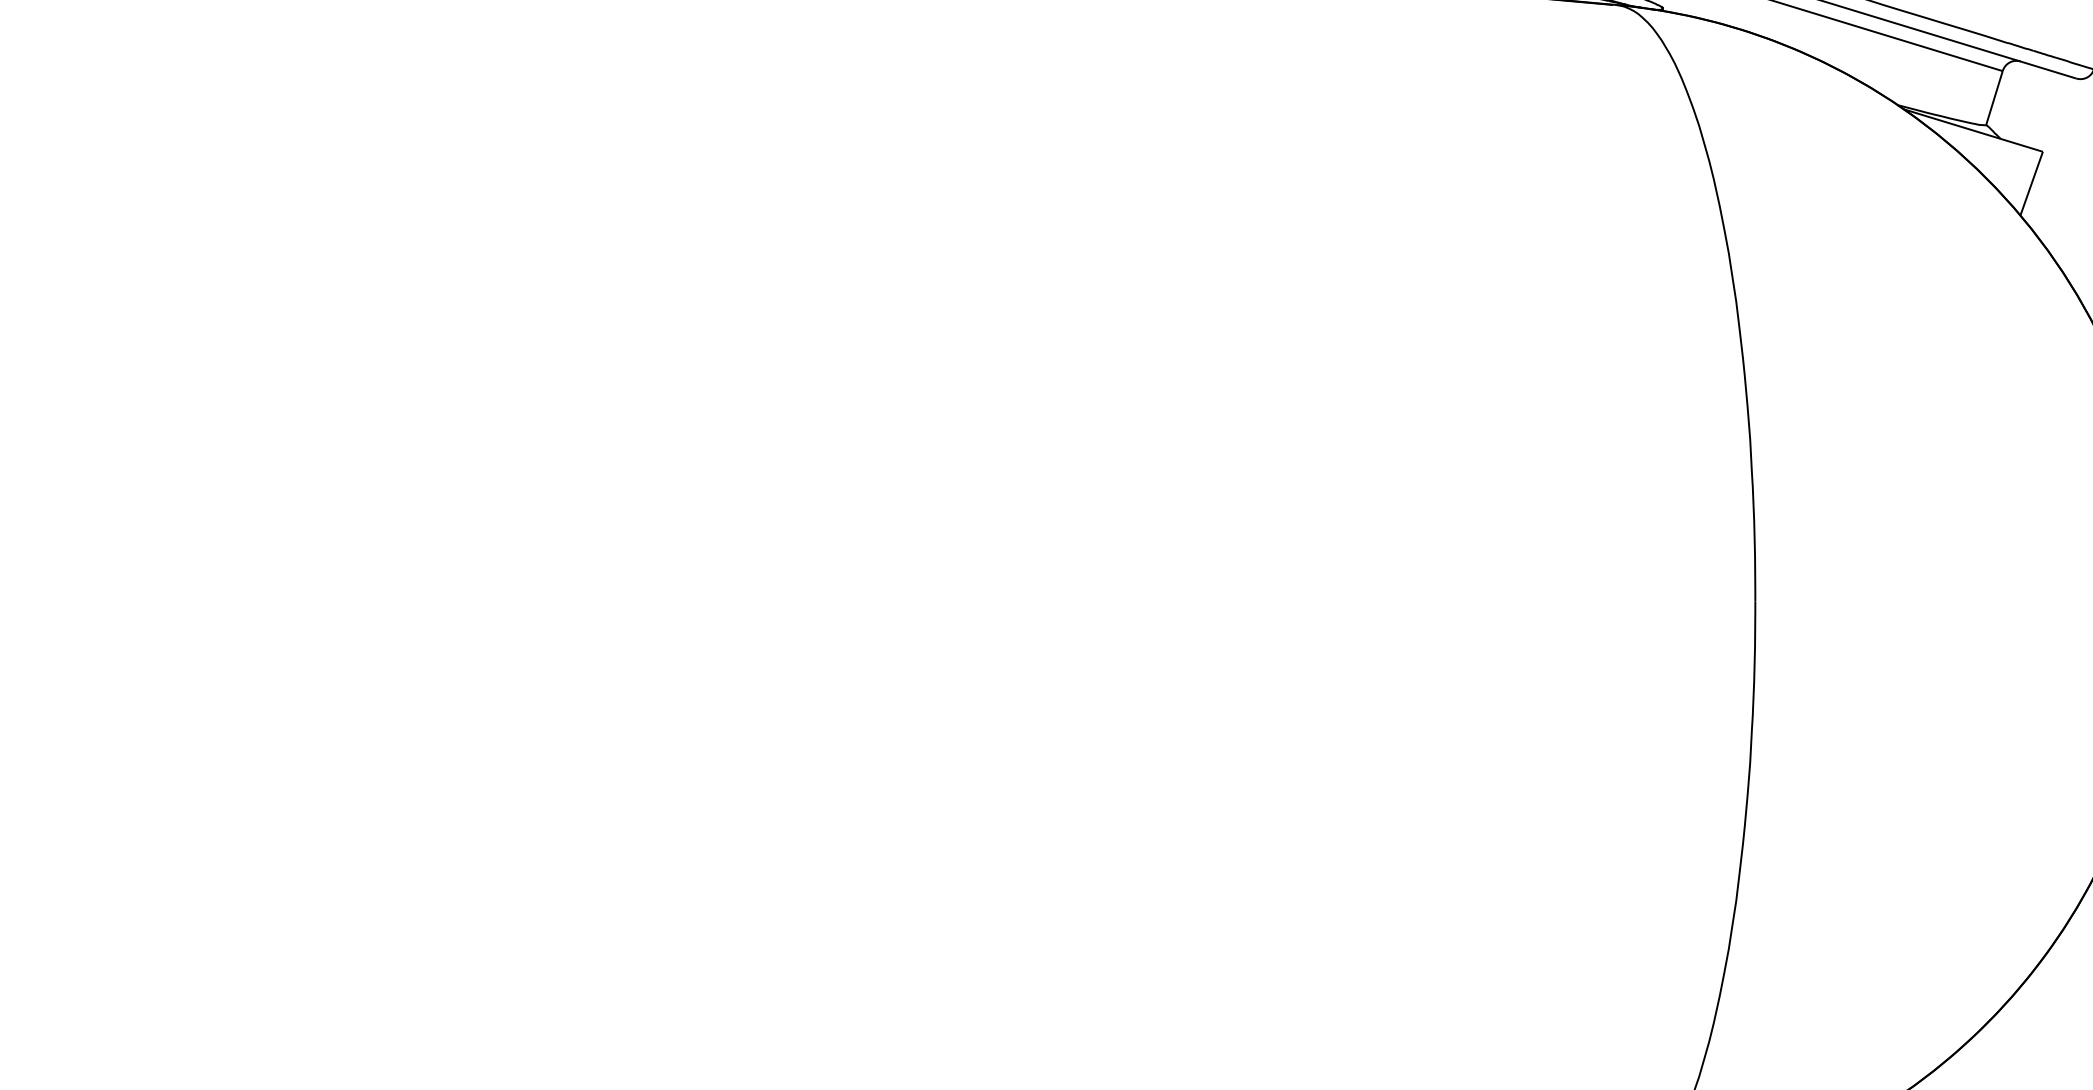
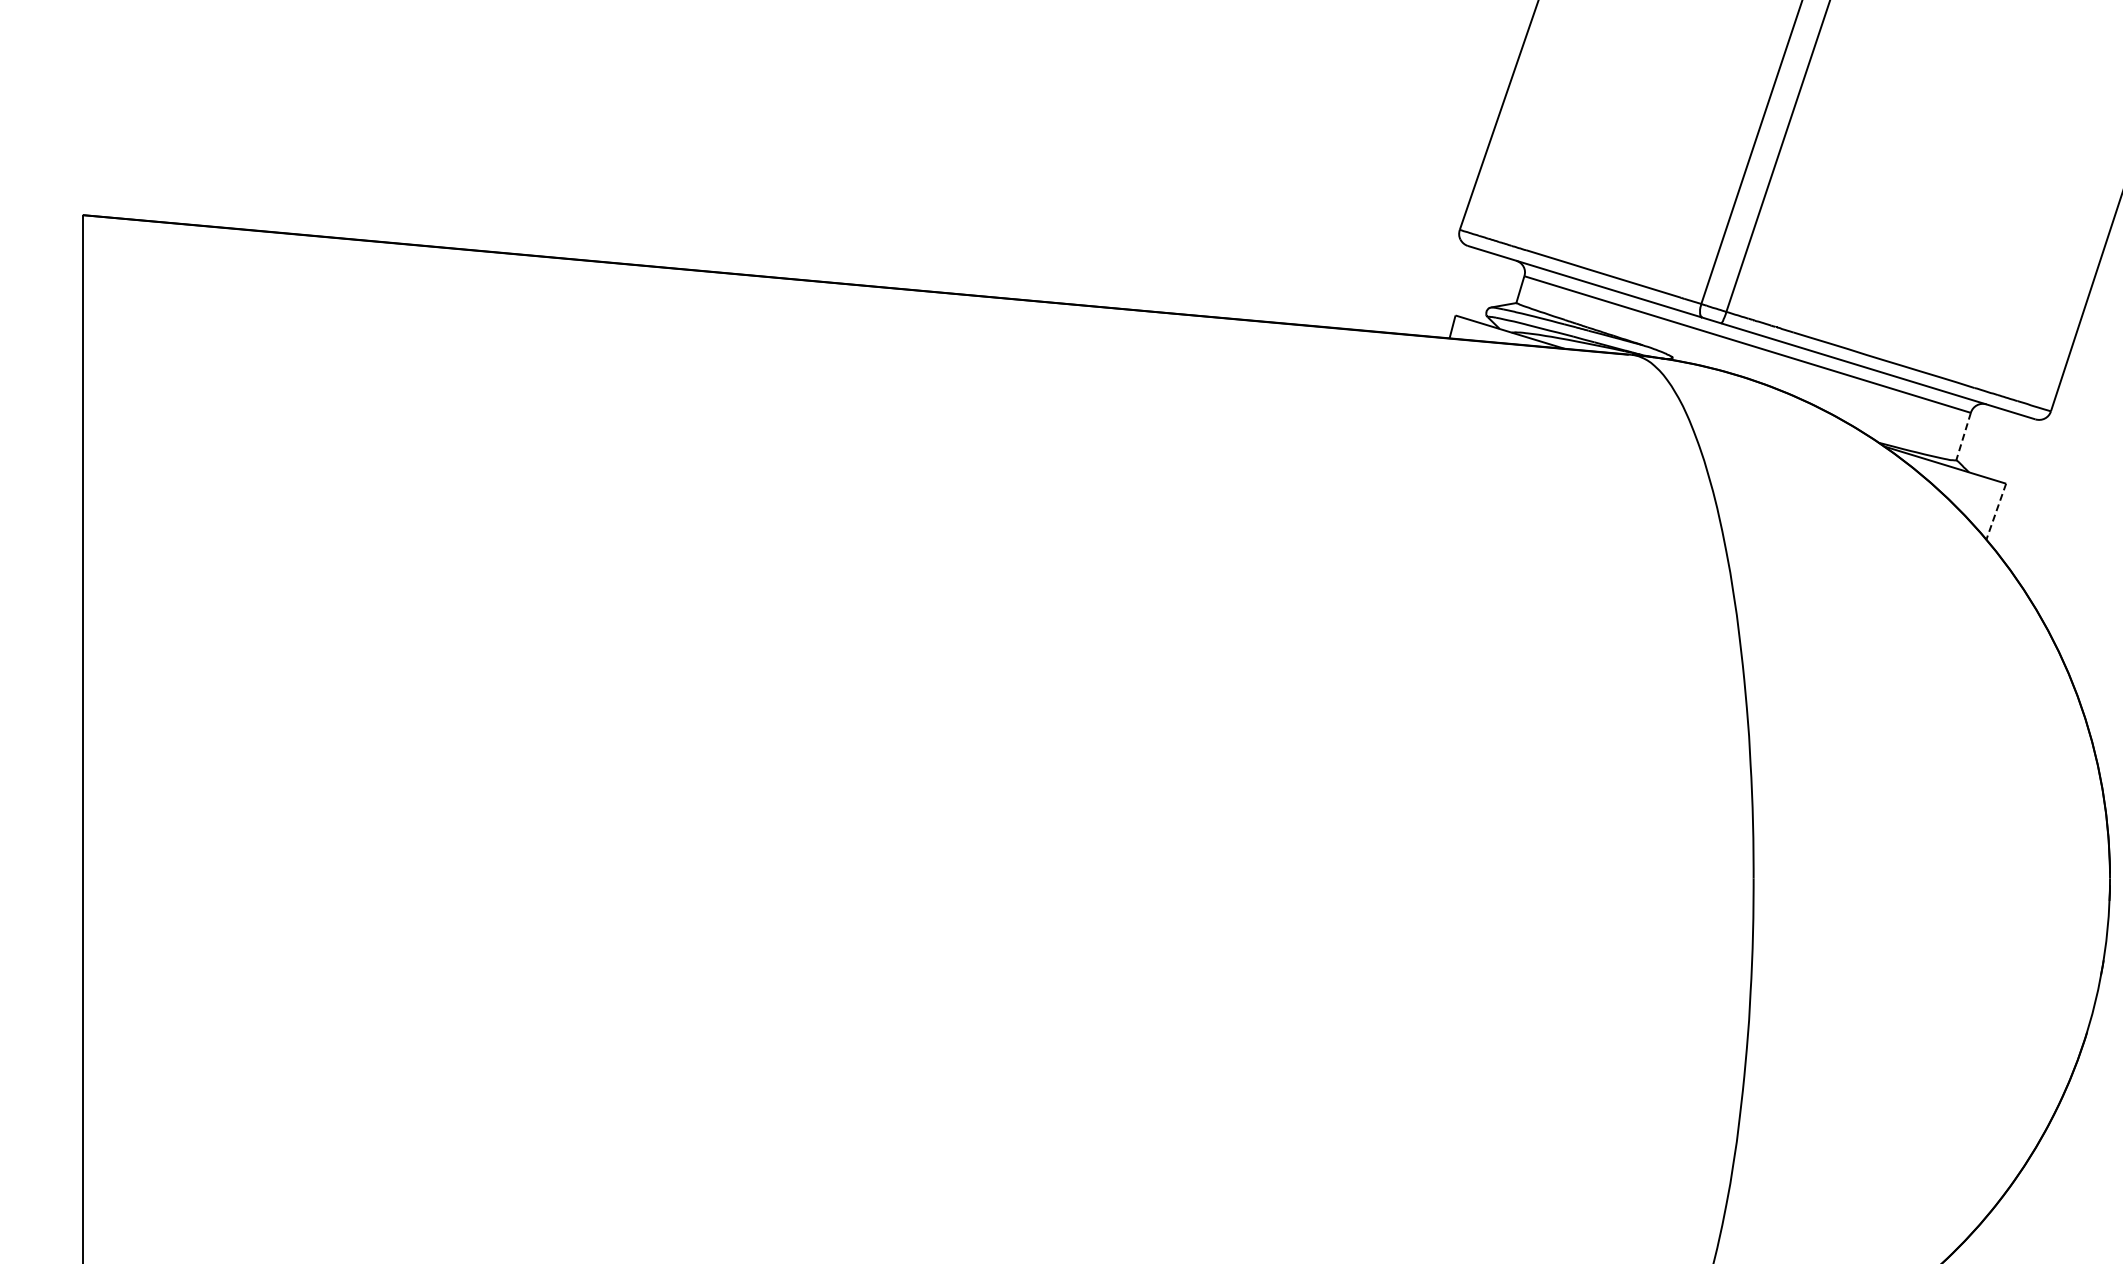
line: (1994, 98) -> (1963, 436), solid -> dashed
line: (2031, 183) -> (1996, 511), solid -> dashed

